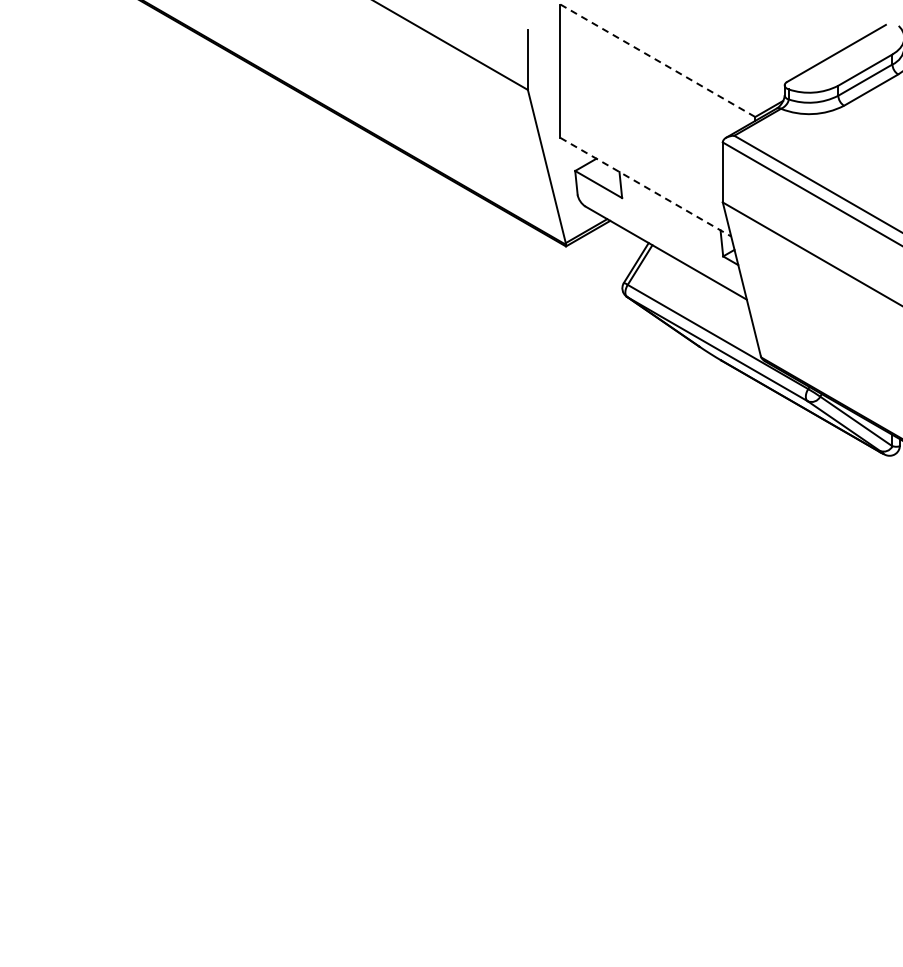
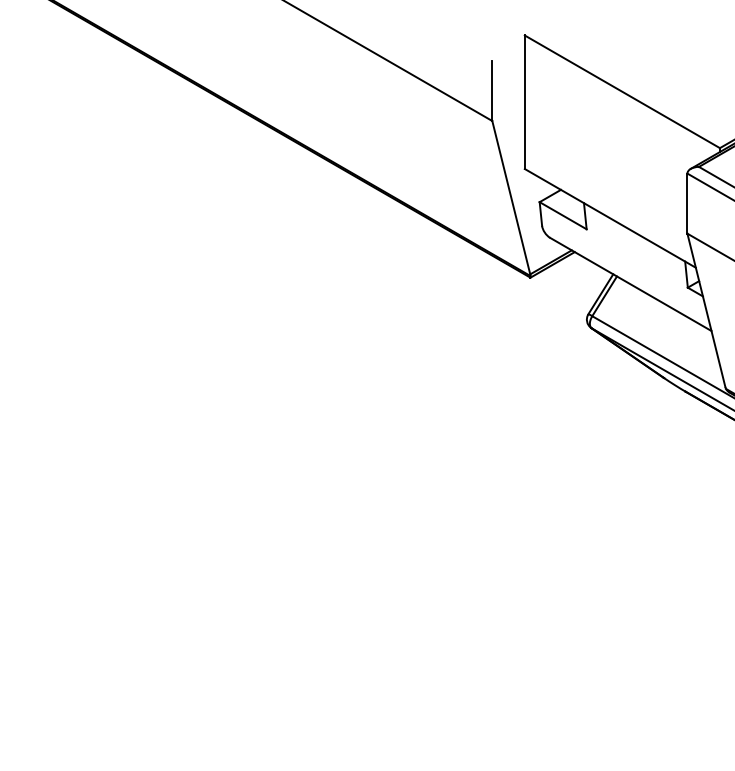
line: (657, 60) -> (622, 91), dashed -> solid
line: (645, 187) -> (610, 218), dashed -> solid

